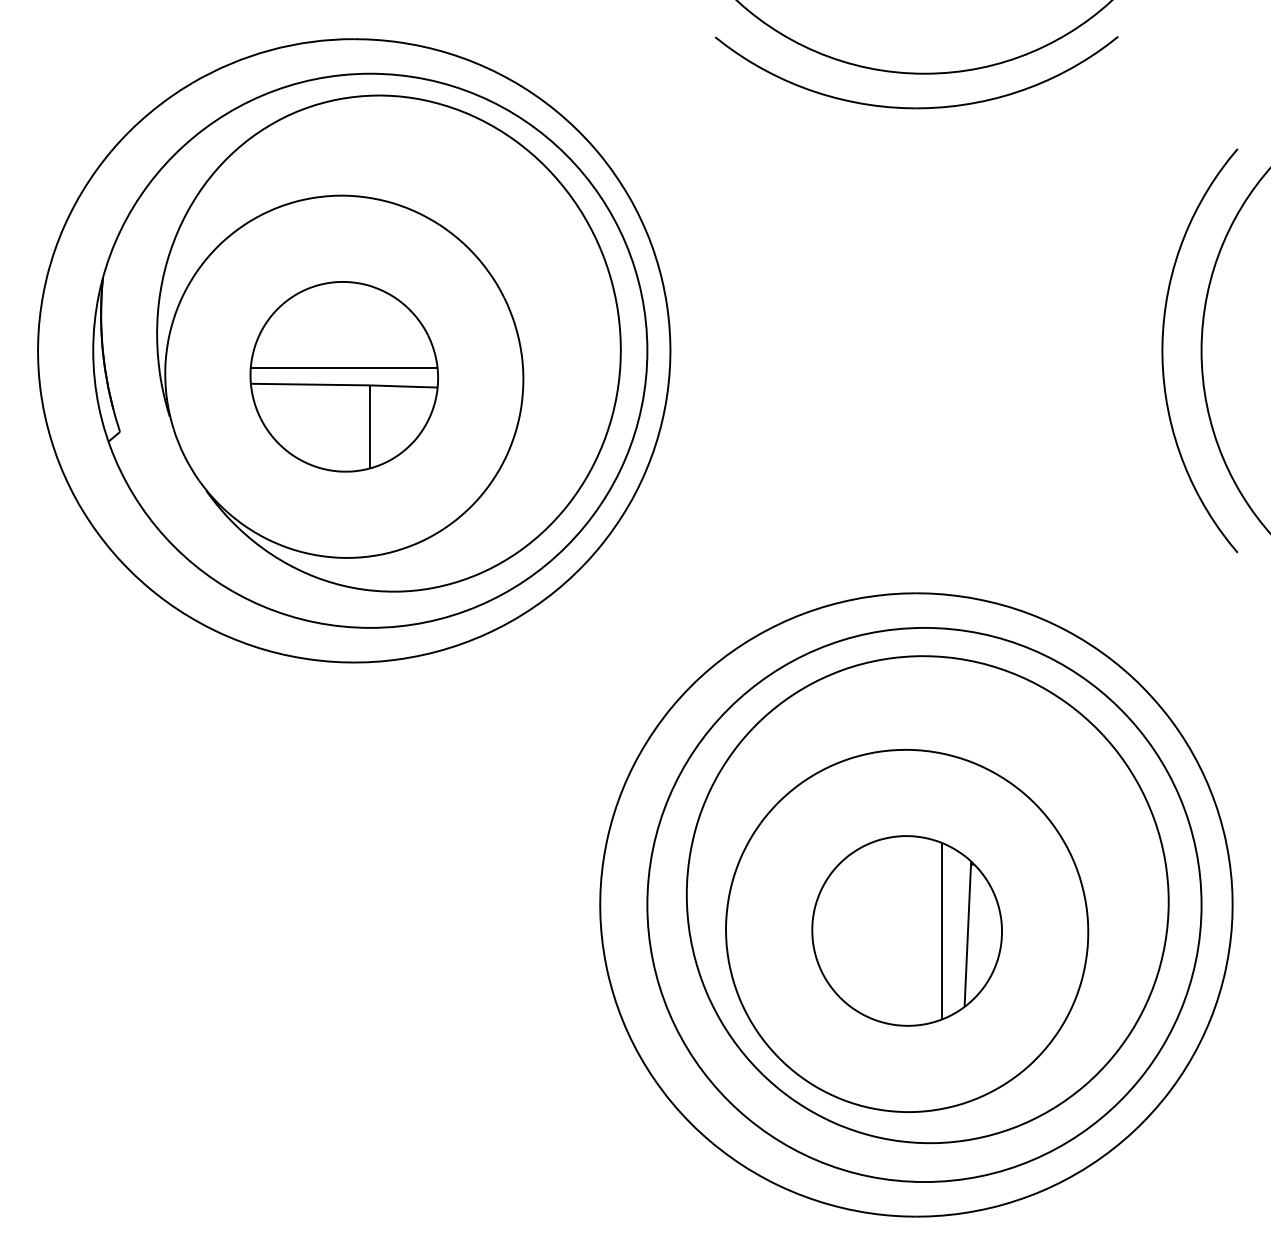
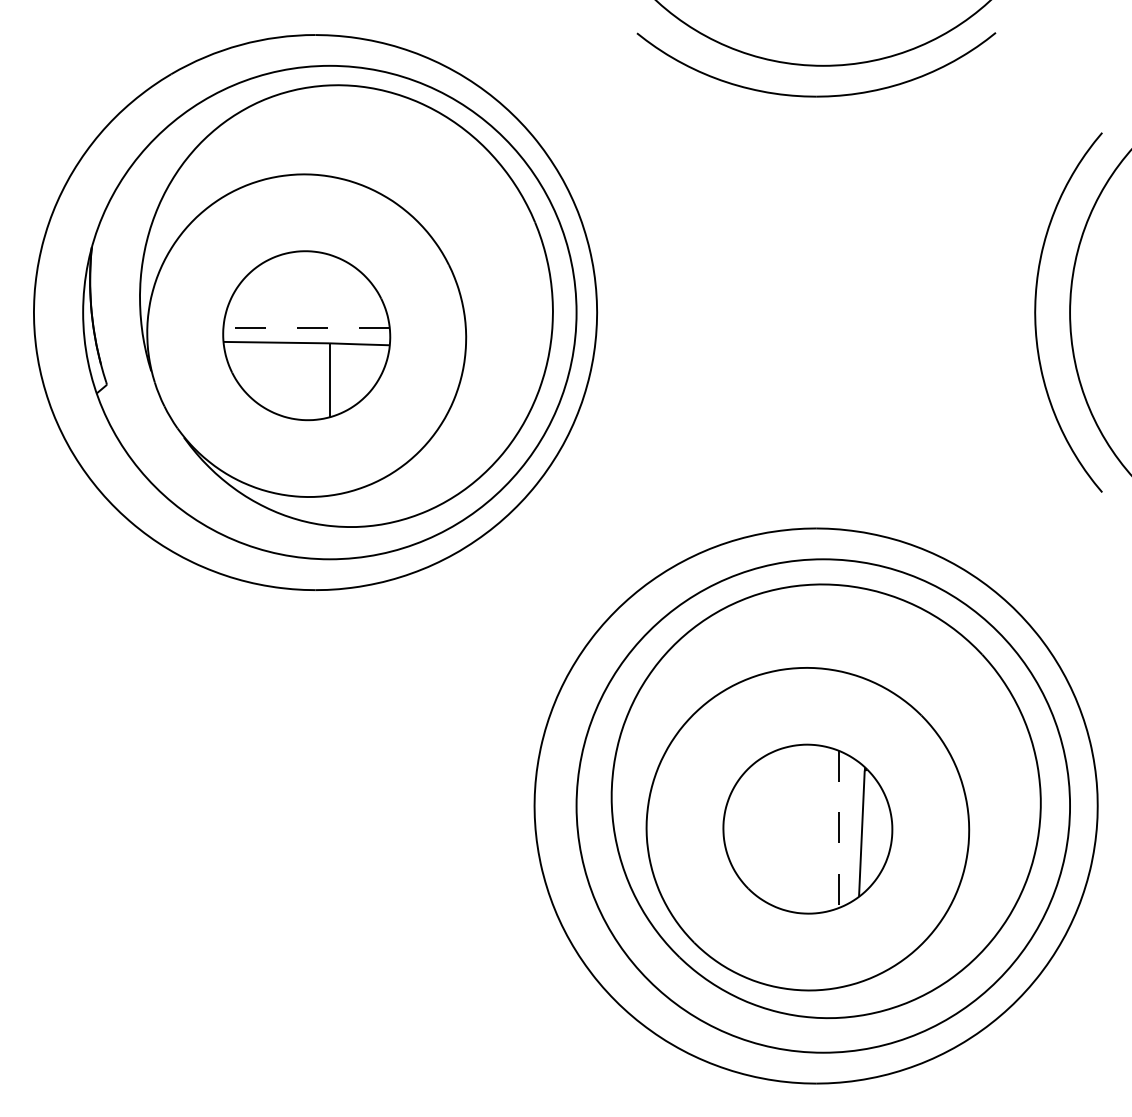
line: (344, 368) -> (306, 328), solid -> dashed
line: (941, 931) -> (838, 829), solid -> dashed

